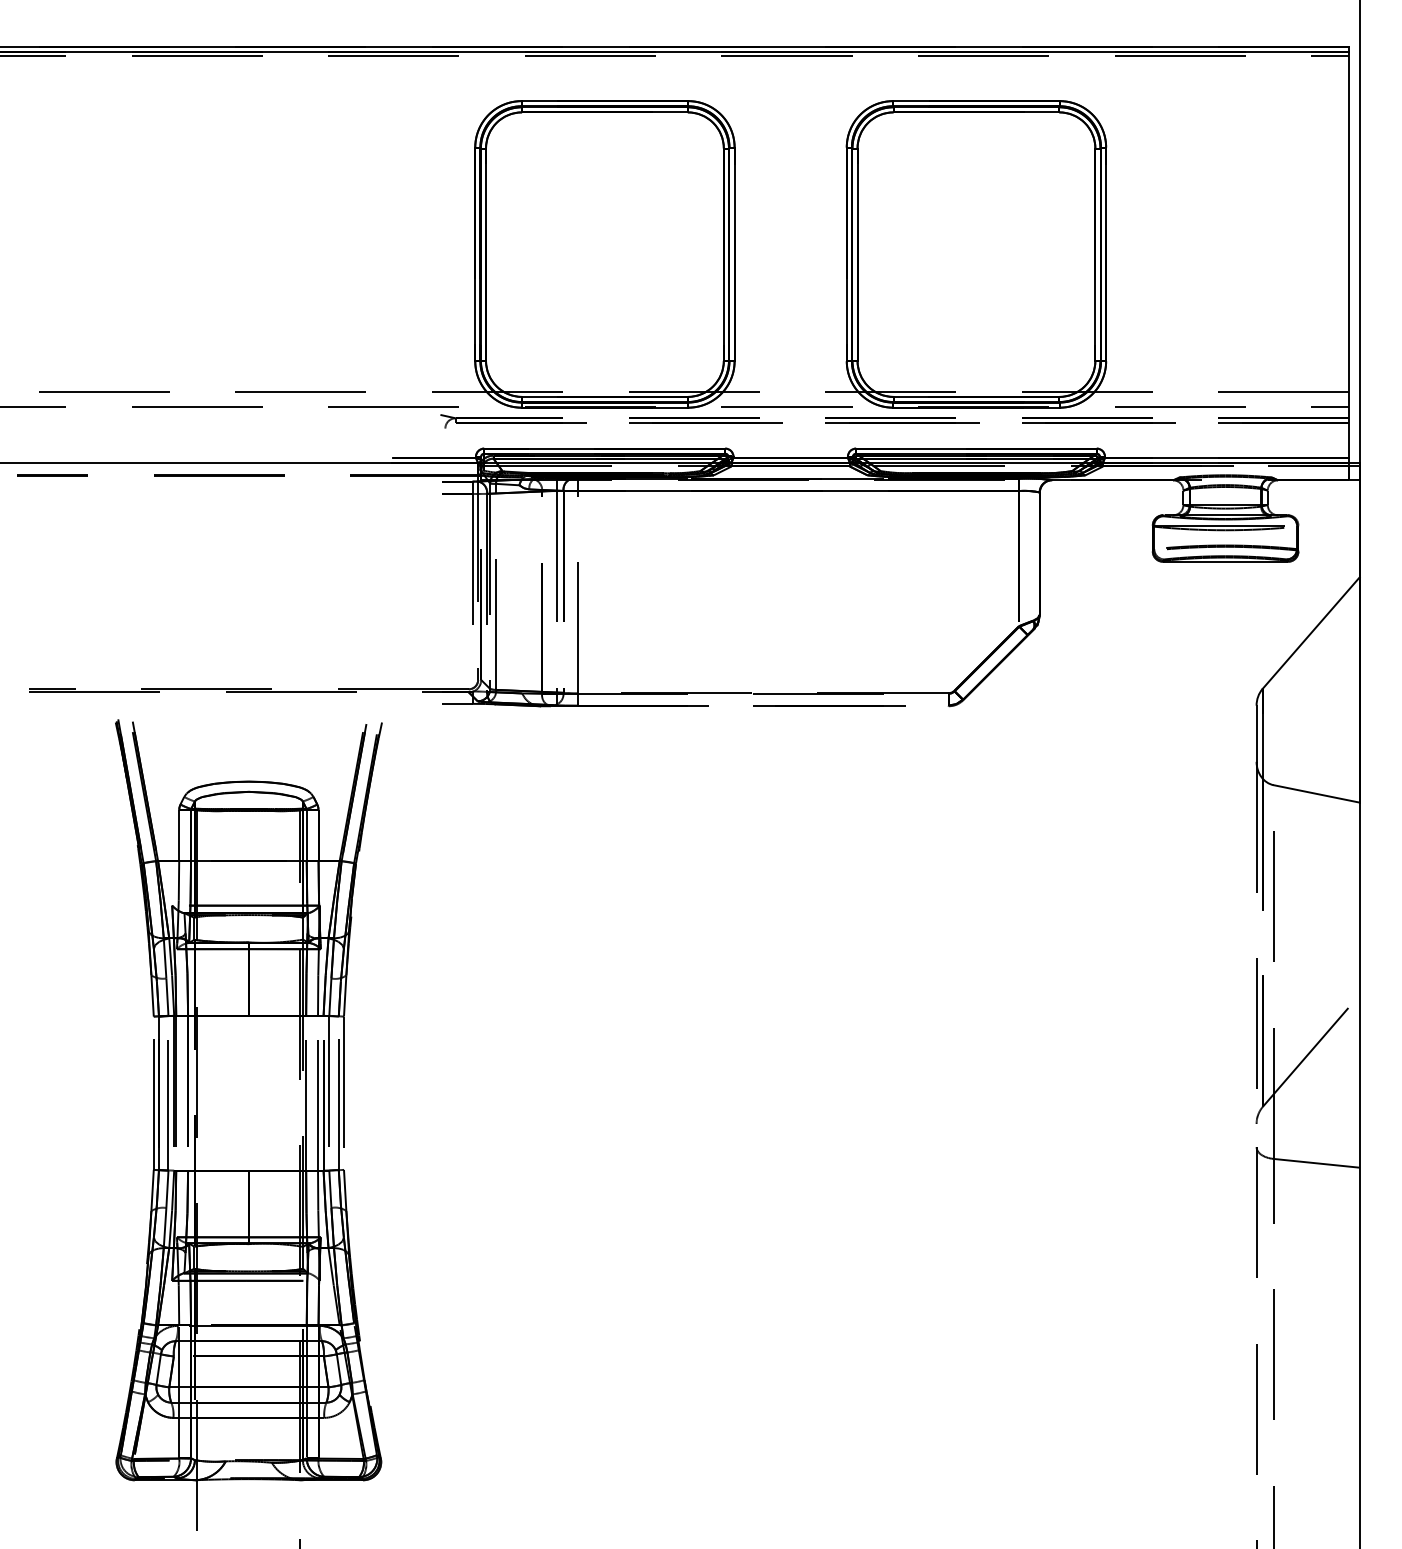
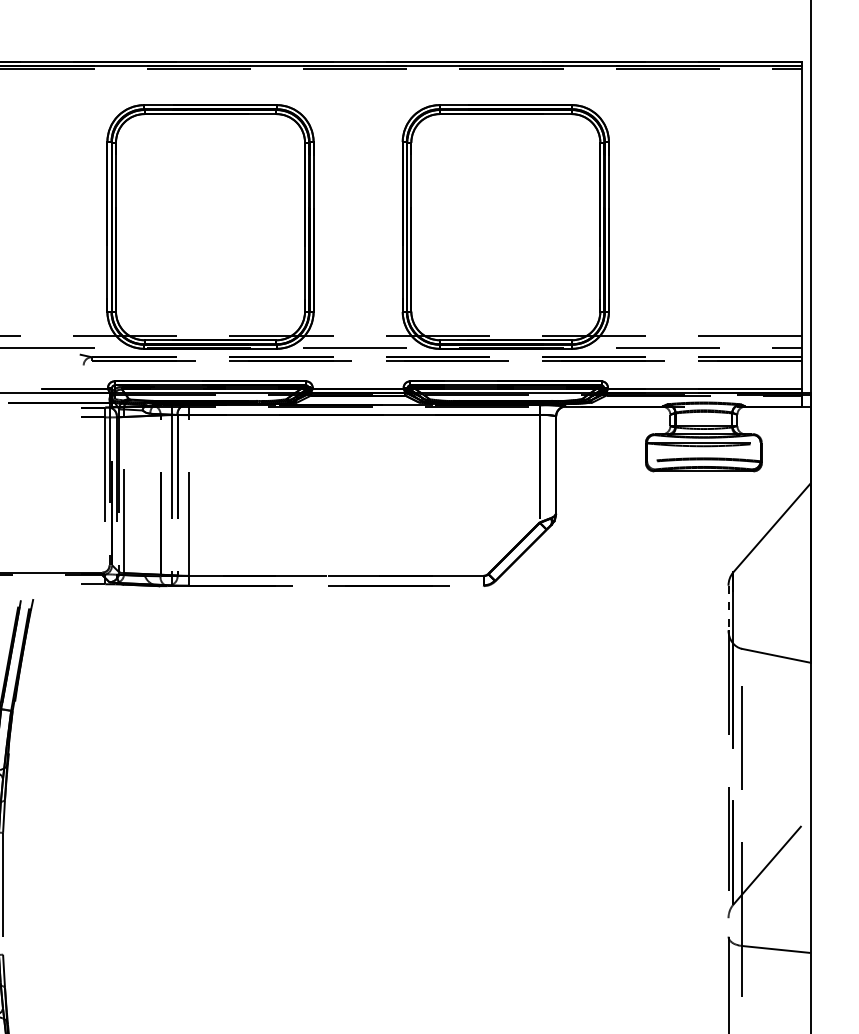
line: (1256, 734) -> (728, 608), solid -> dashed

